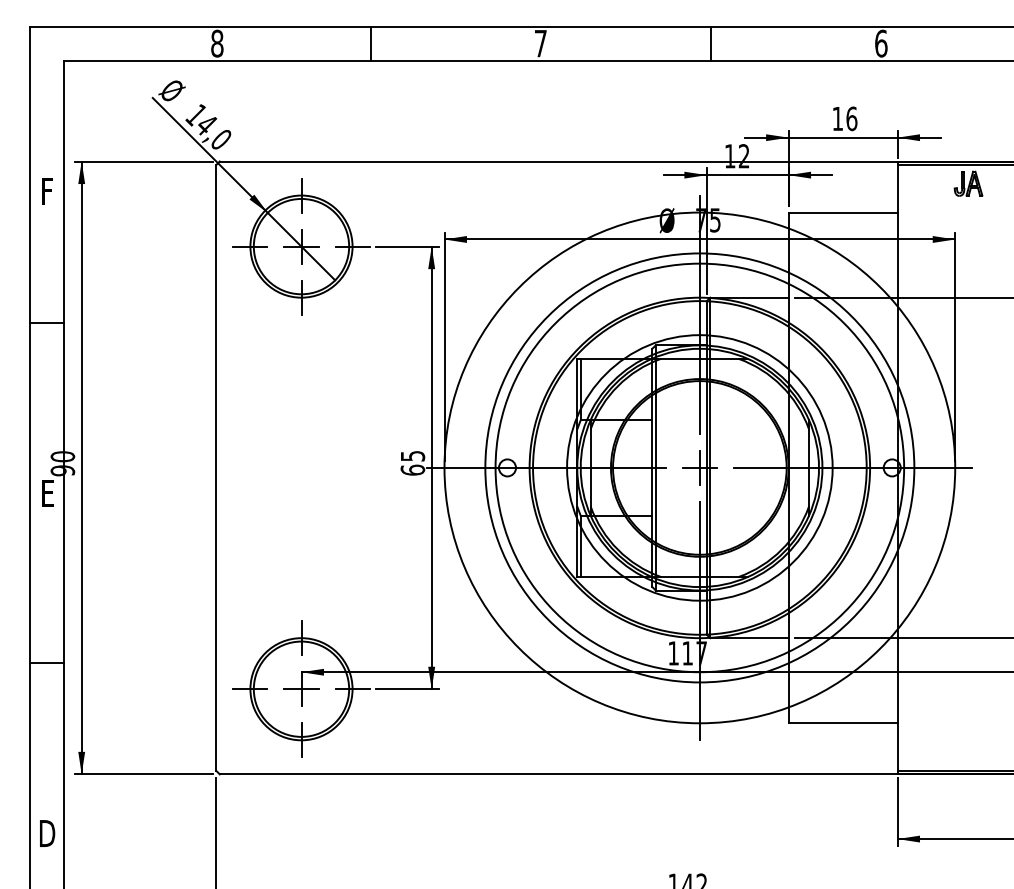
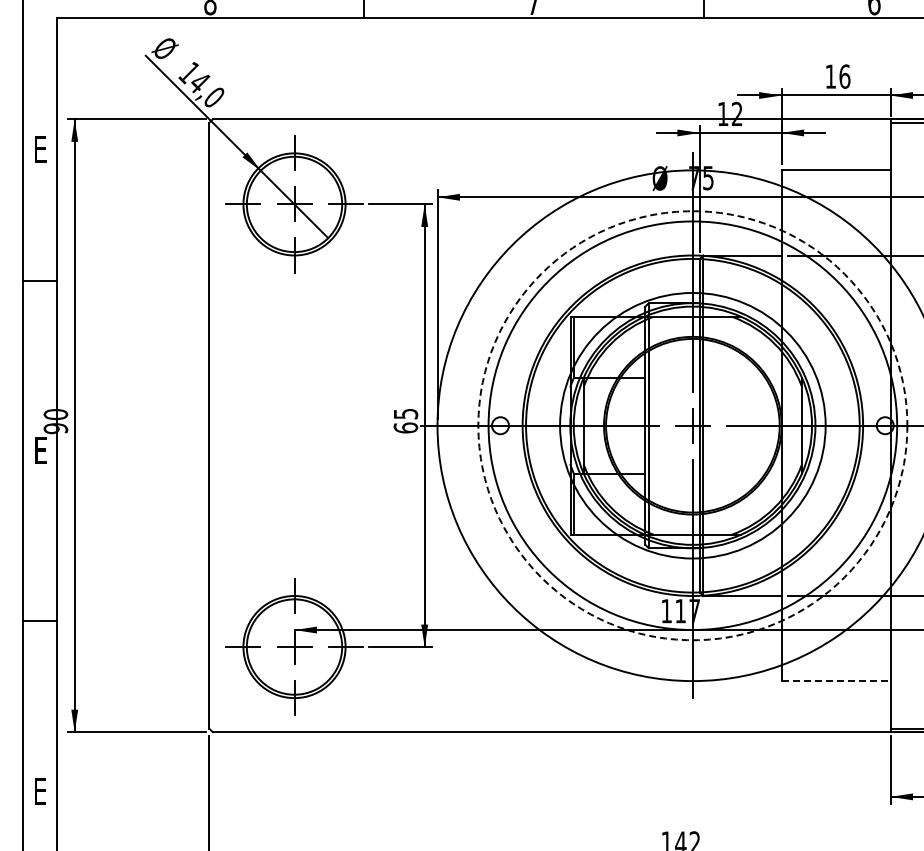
text: (48, 192) -> (41, 150), F -> E
circle: (699, 467) -> (692, 425), solid -> dashed
line: (843, 723) -> (836, 681), solid -> dashed
text: (47, 833) -> (40, 791), D -> E

